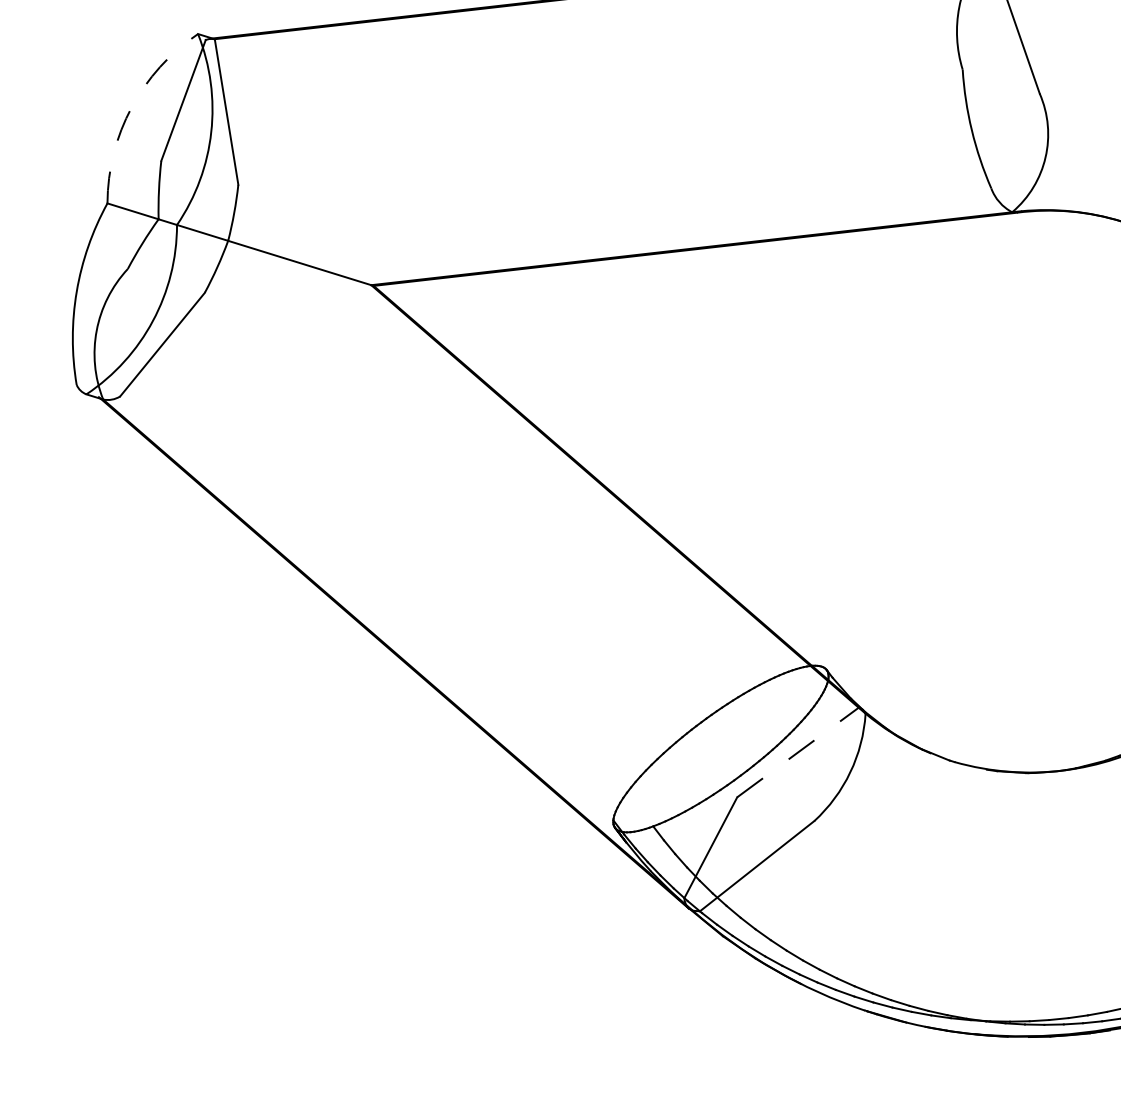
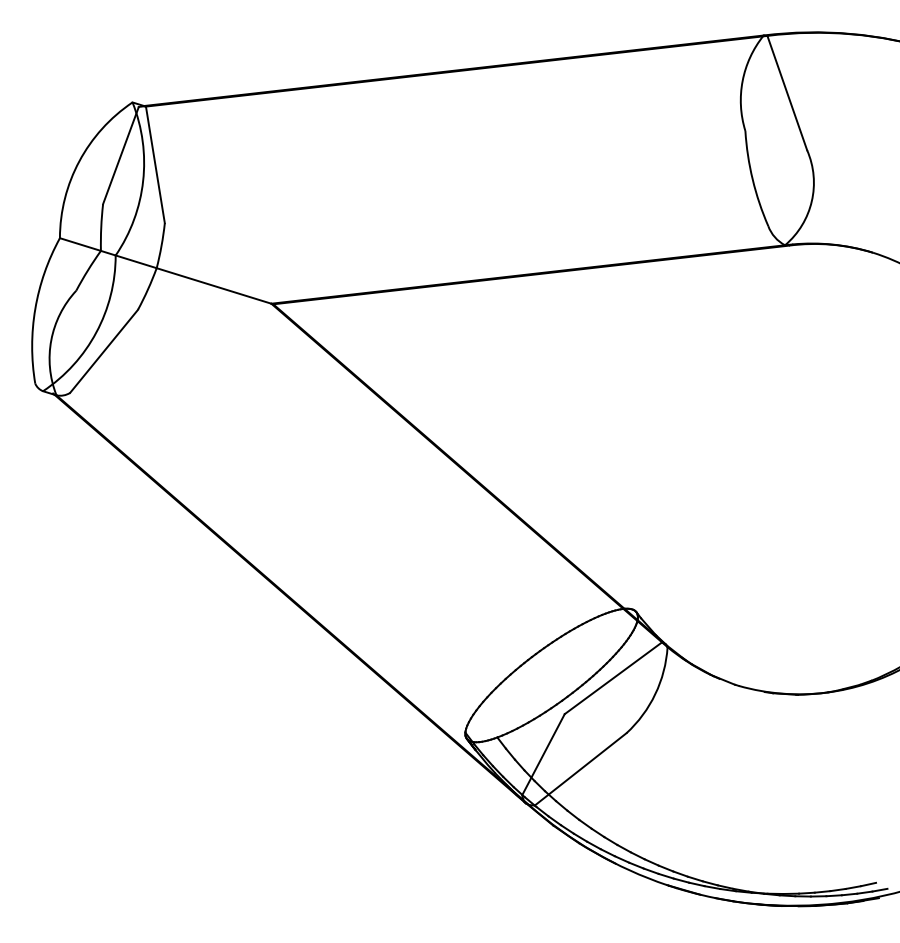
arc: (131, 107) -> (79, 161), dashed -> solid
line: (798, 751) -> (613, 677), dashed -> solid

